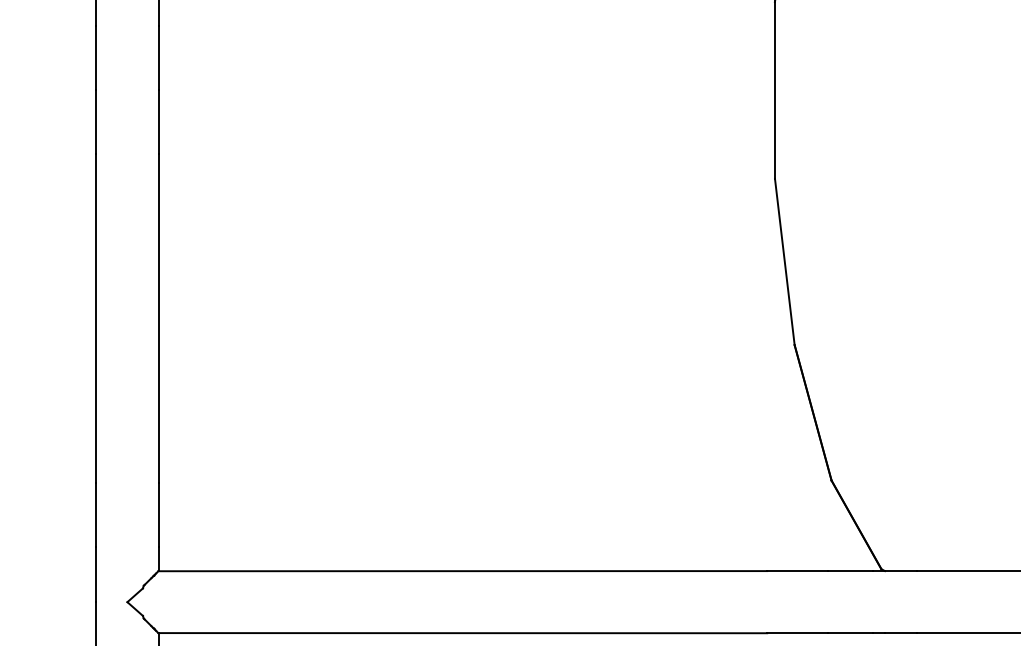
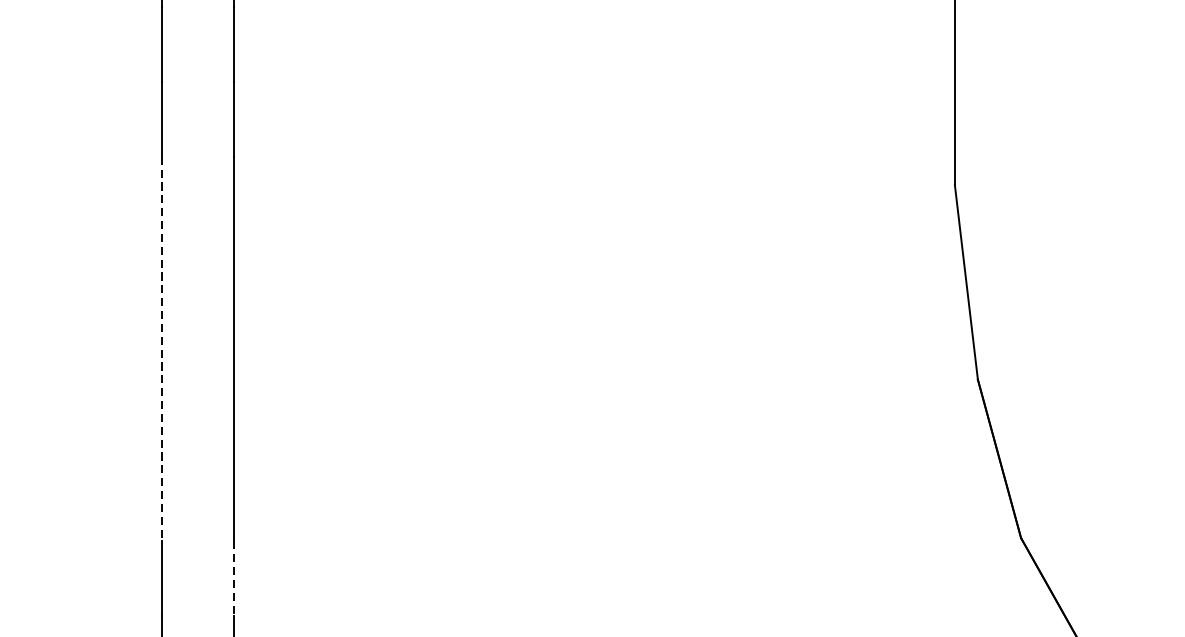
line: (96, 318) -> (161, 348), solid -> dashed
line: (158, 515) -> (234, 578), solid -> dashed

